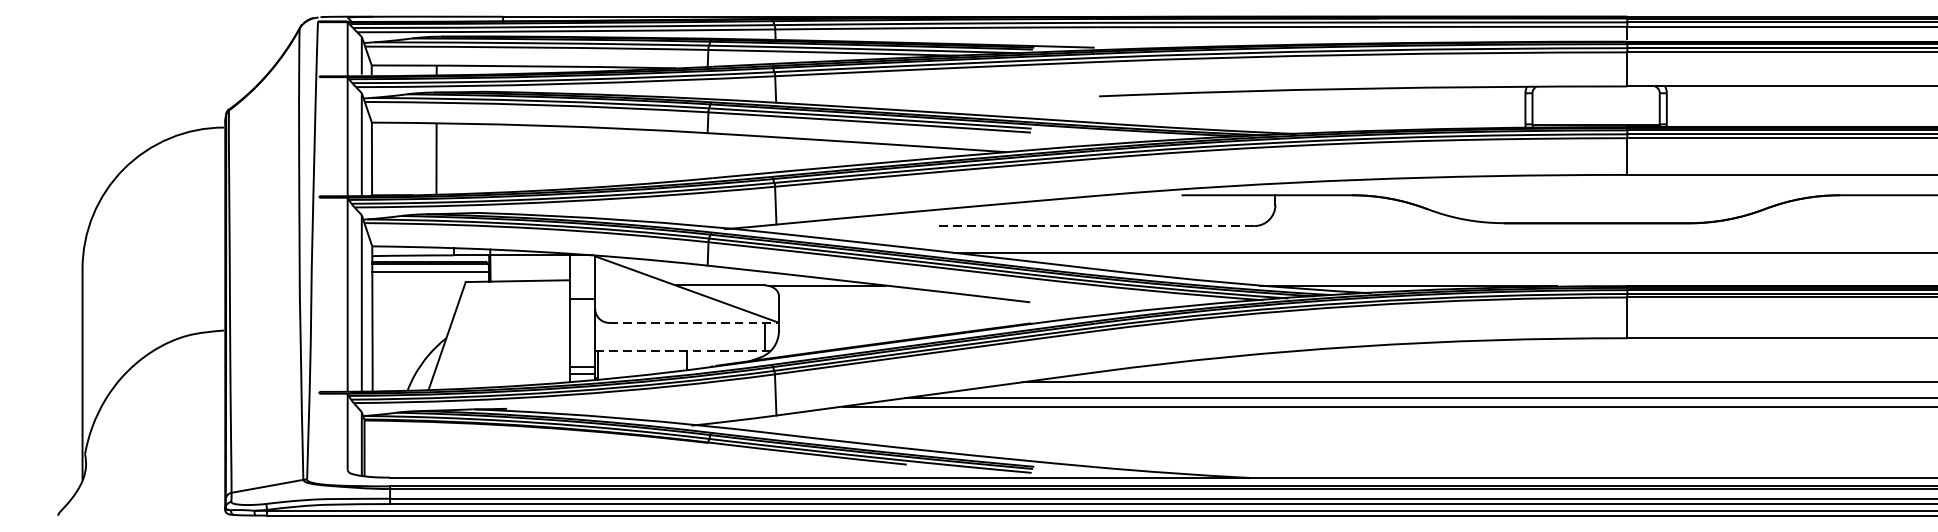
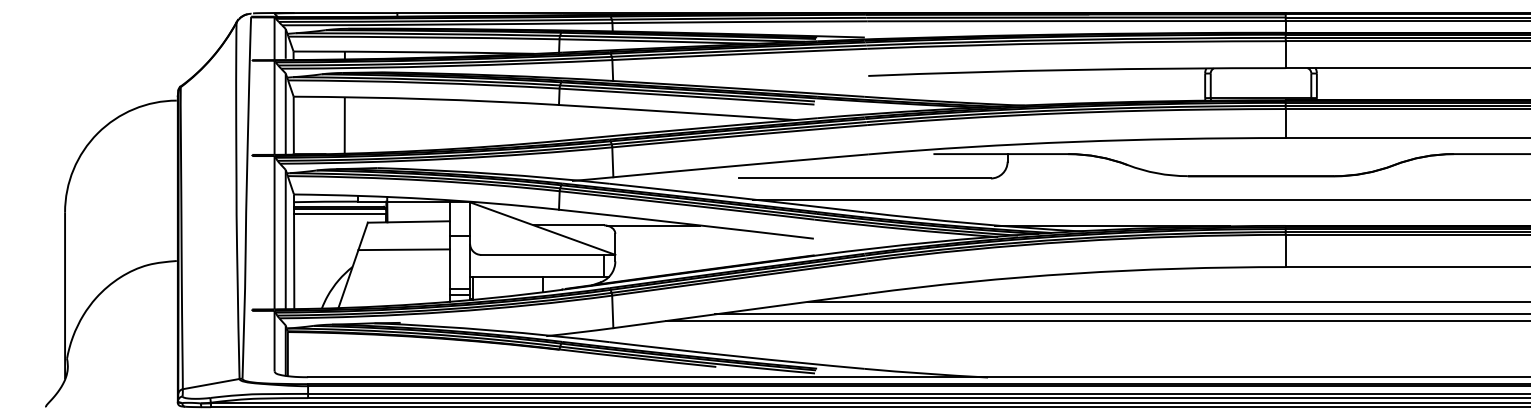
line: (1094, 226) -> (864, 178), dashed -> solid
line: (510, 315) -> (403, 249), added
line: (694, 322) -> (548, 254), dashed -> solid
line: (682, 351) -> (539, 277), dashed -> solid

